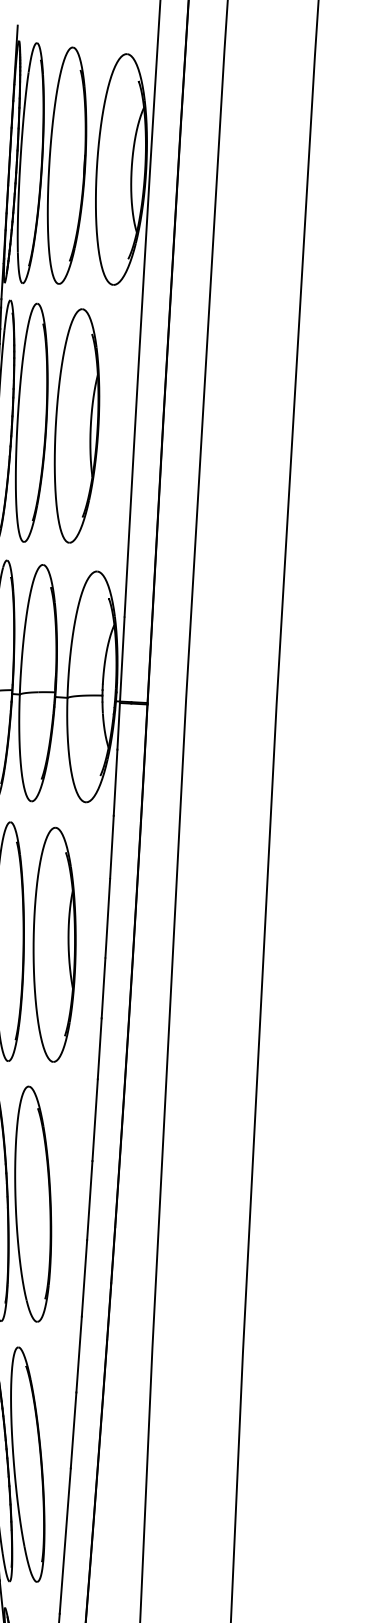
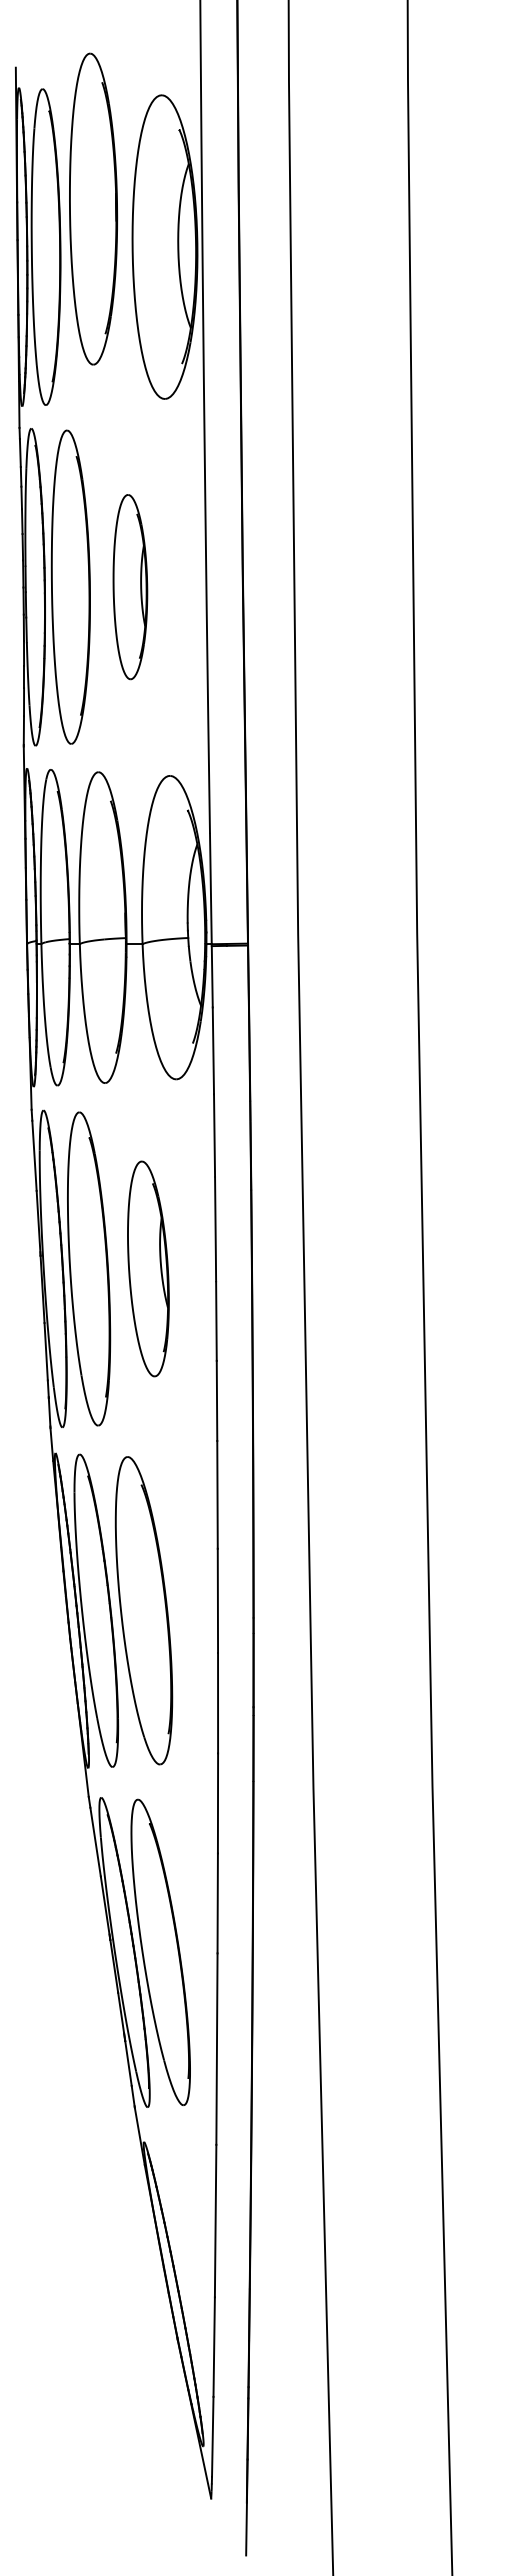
part: (67, 165) -> (93, 208), moved
part: (77, 425) -> (130, 586), size x0.6
part: (54, 944) -> (148, 1268), size x0.7

